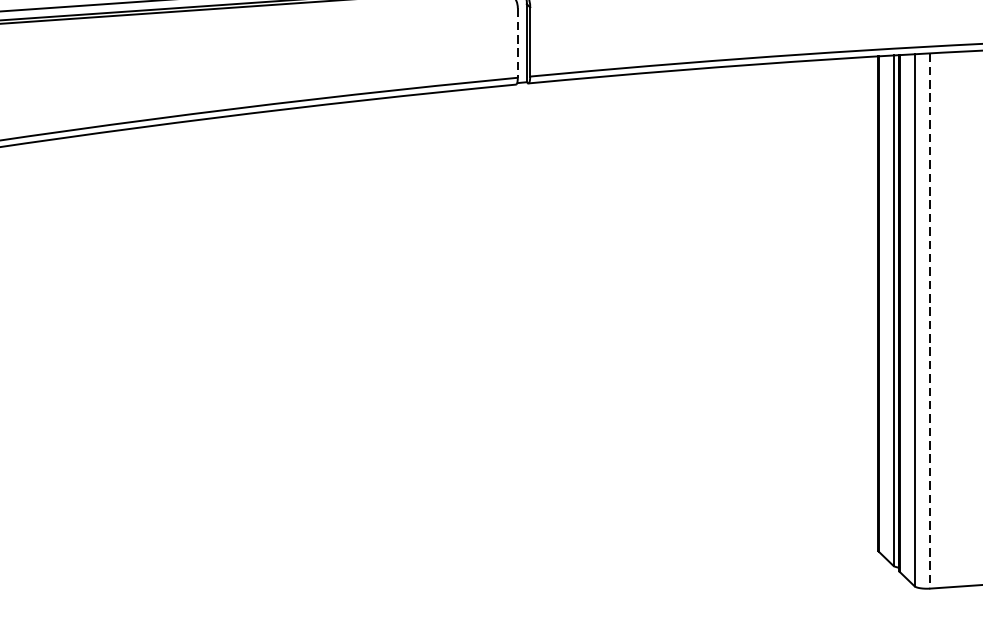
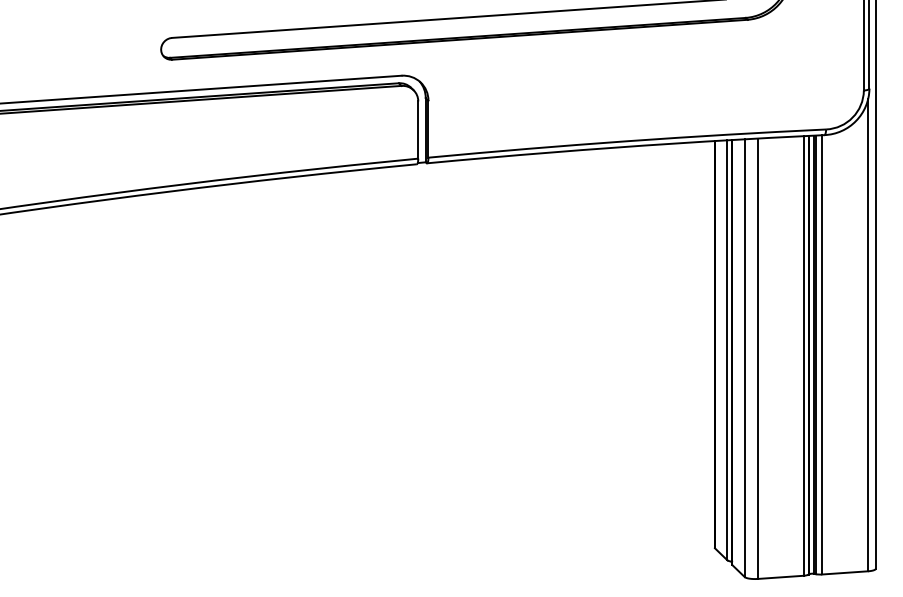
line: (518, 43) -> (418, 130), dashed -> solid
line: (930, 321) -> (757, 359), dashed -> solid

